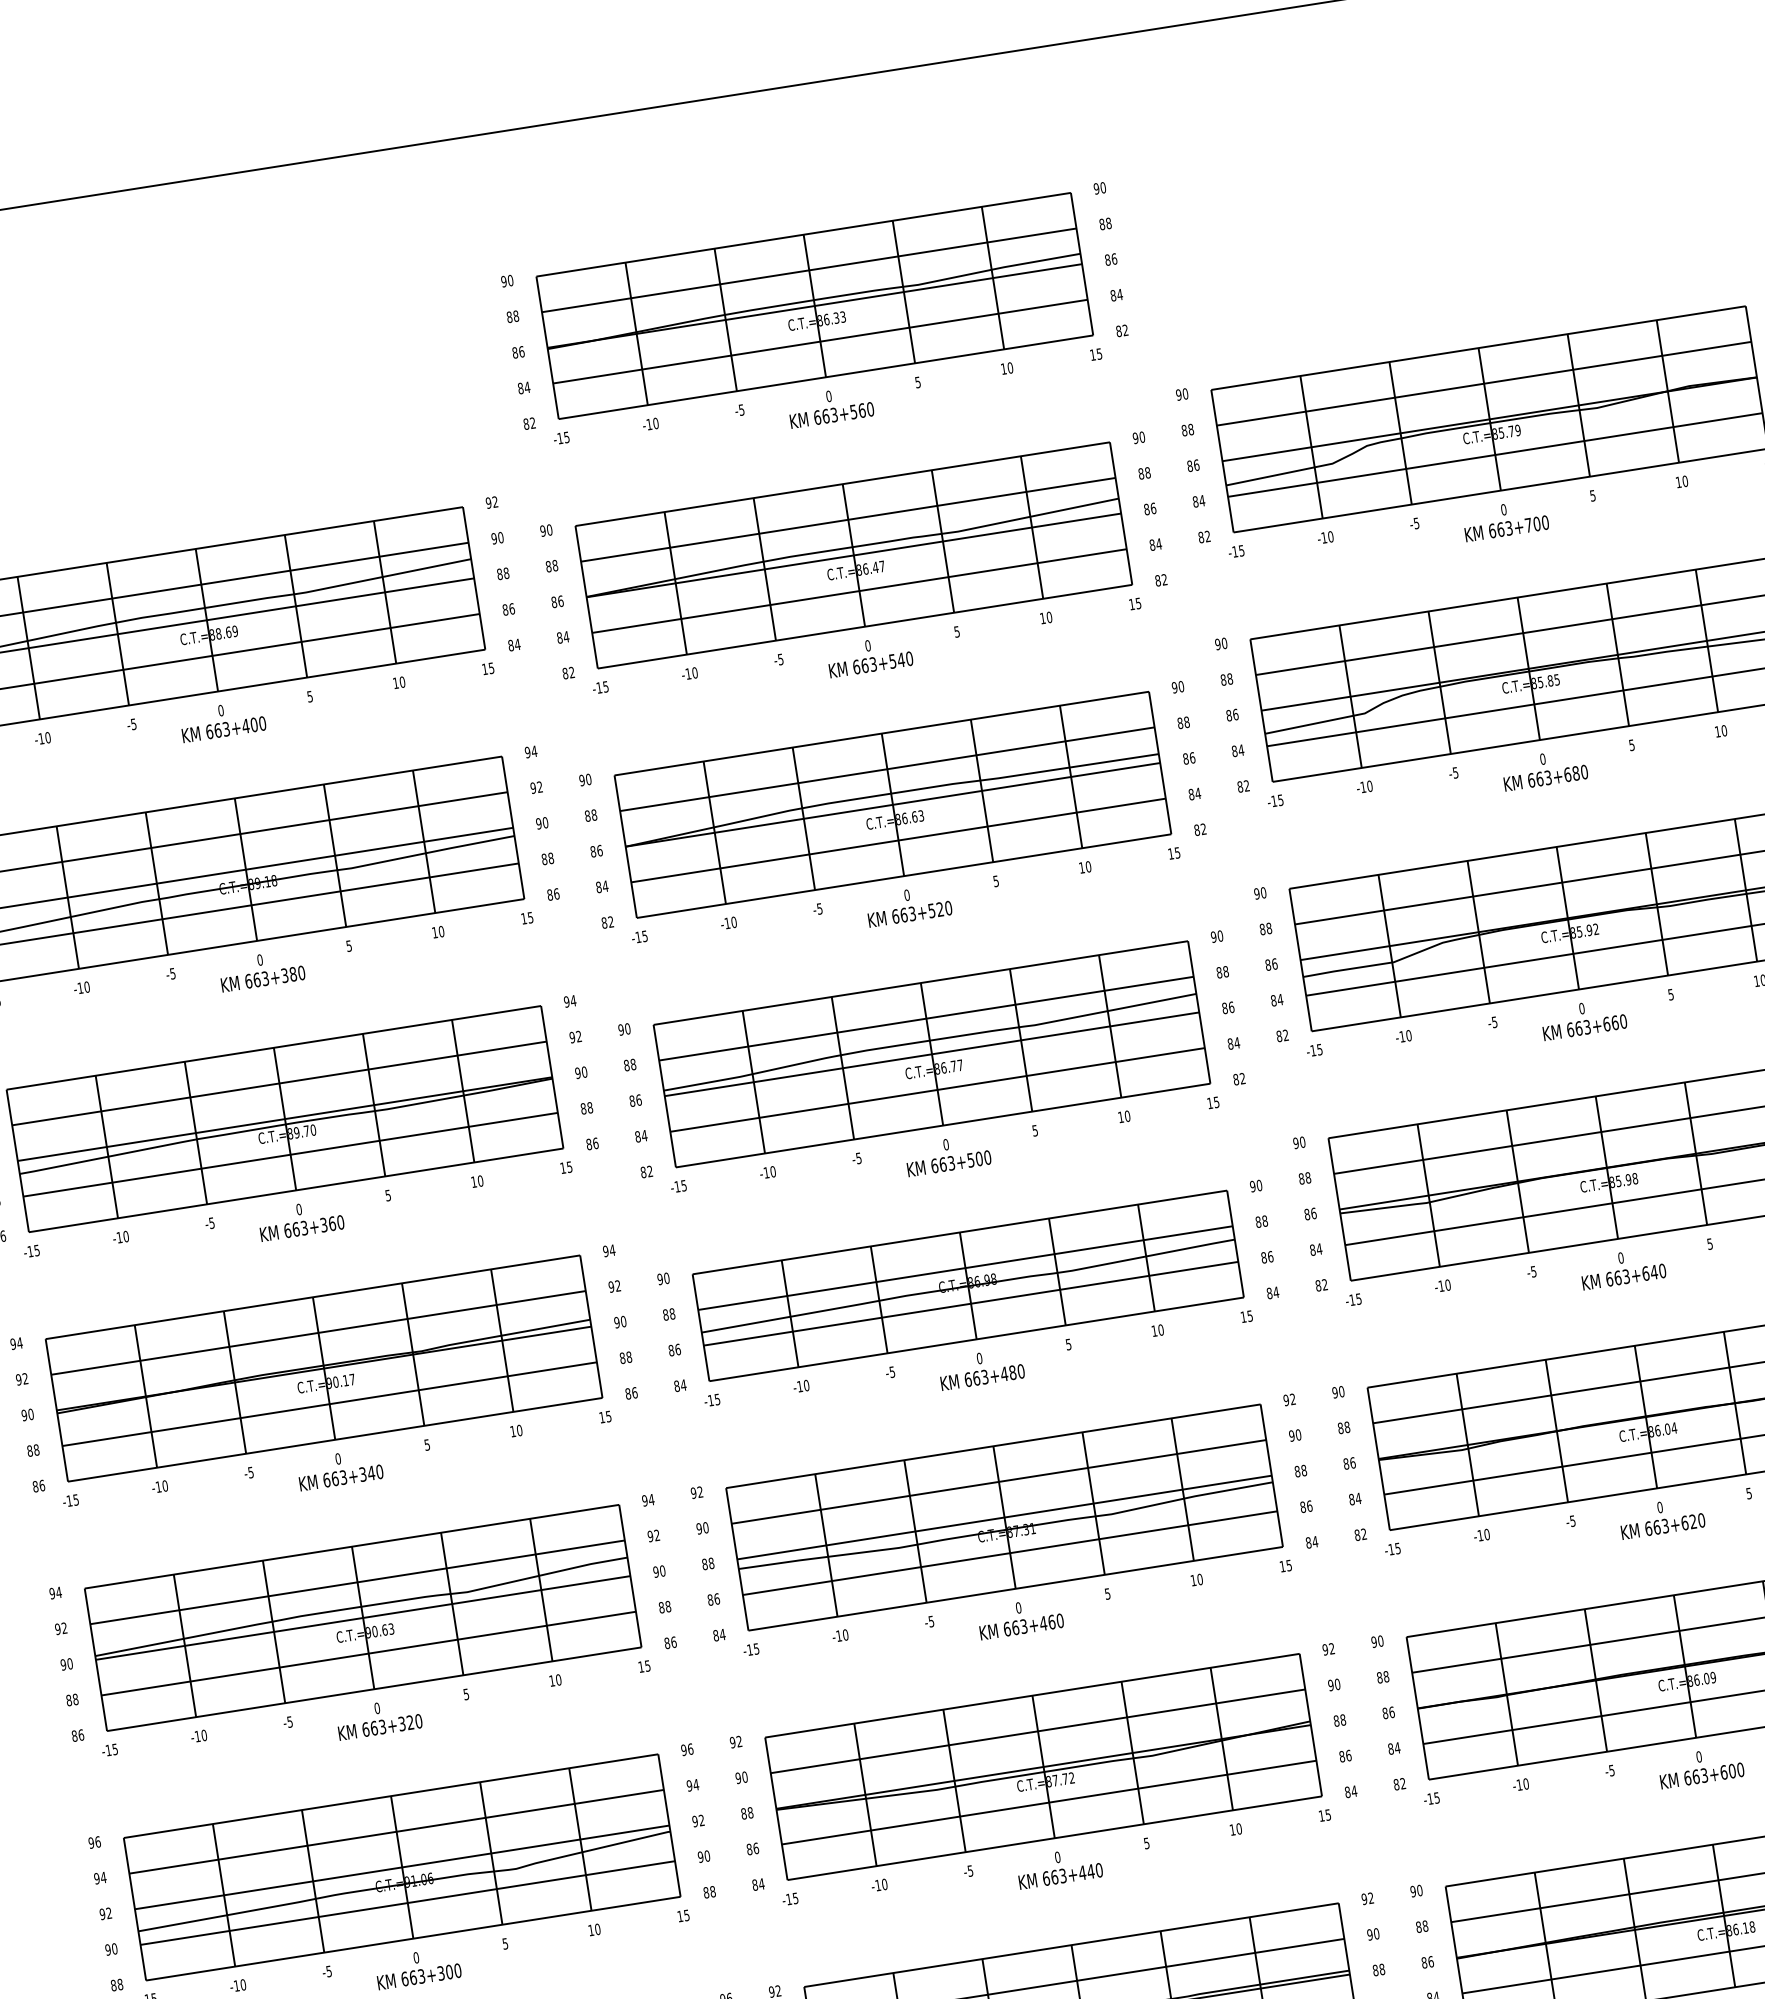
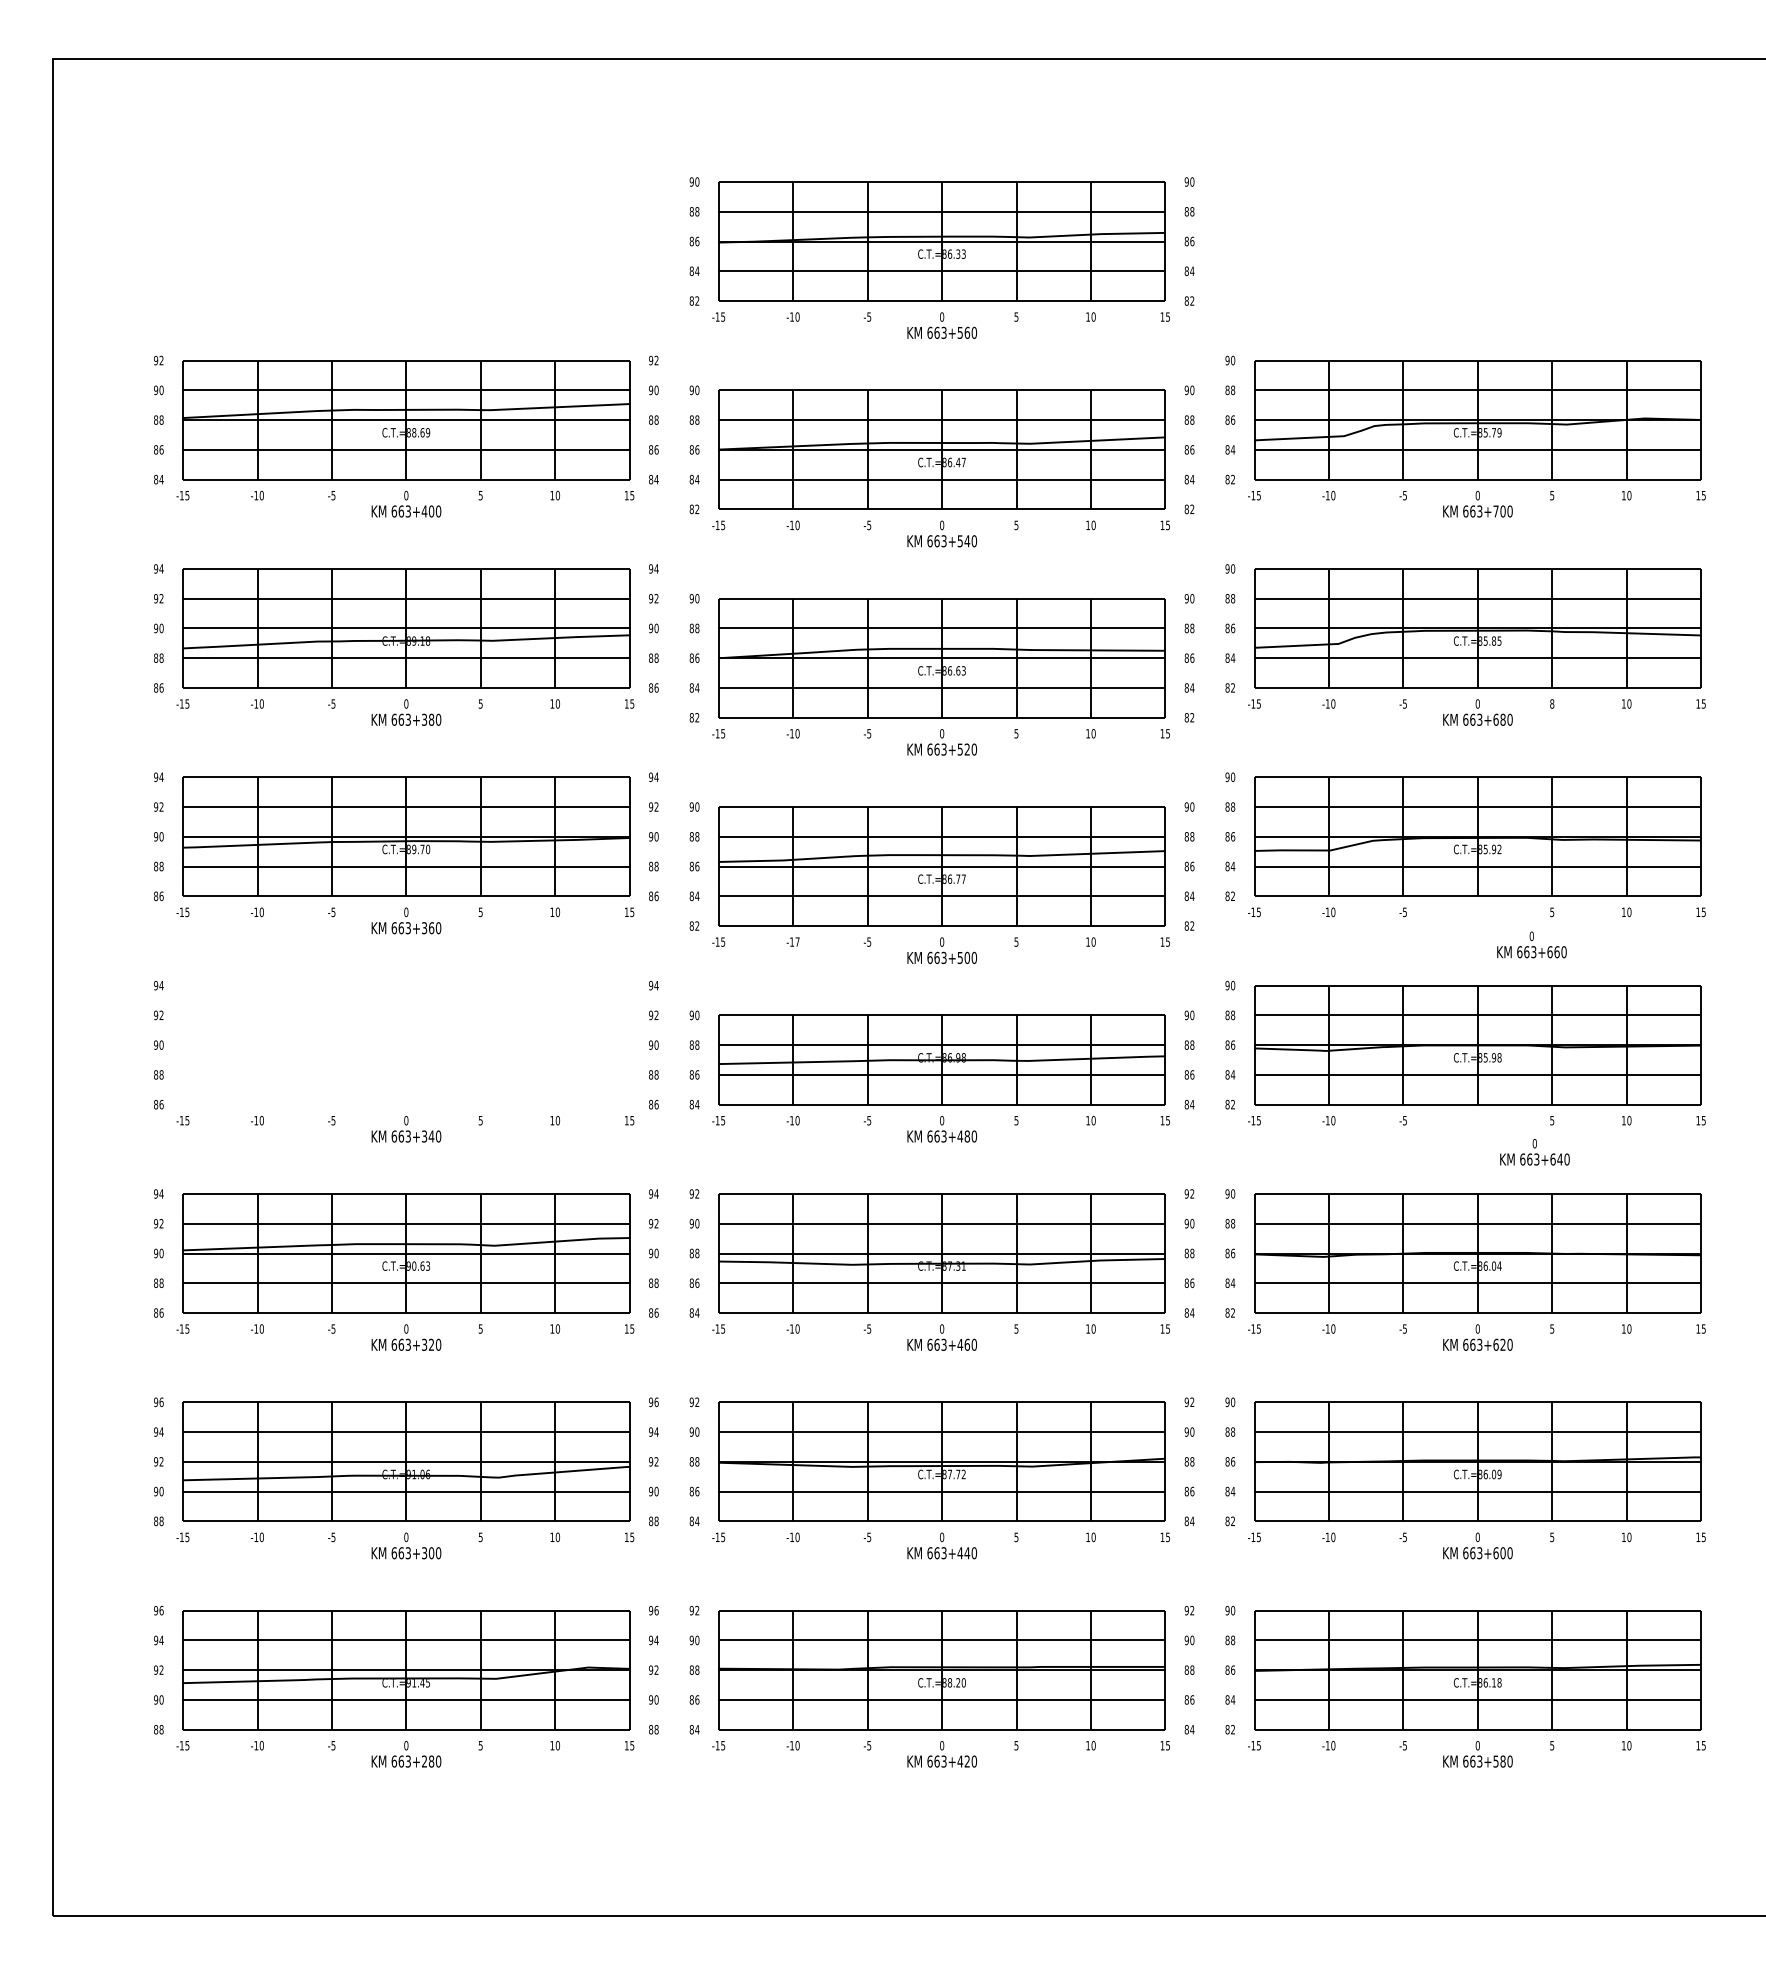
text: (1632, 744) -> (1552, 703), 5 -> 8
text: (1583, 1018) -> (1531, 944), moved
text: (772, 1171) -> (797, 941), -10 -> -17
text: (1622, 1268) -> (1534, 1152), moved
part: (324, 1368) -> (406, 1045), removed

